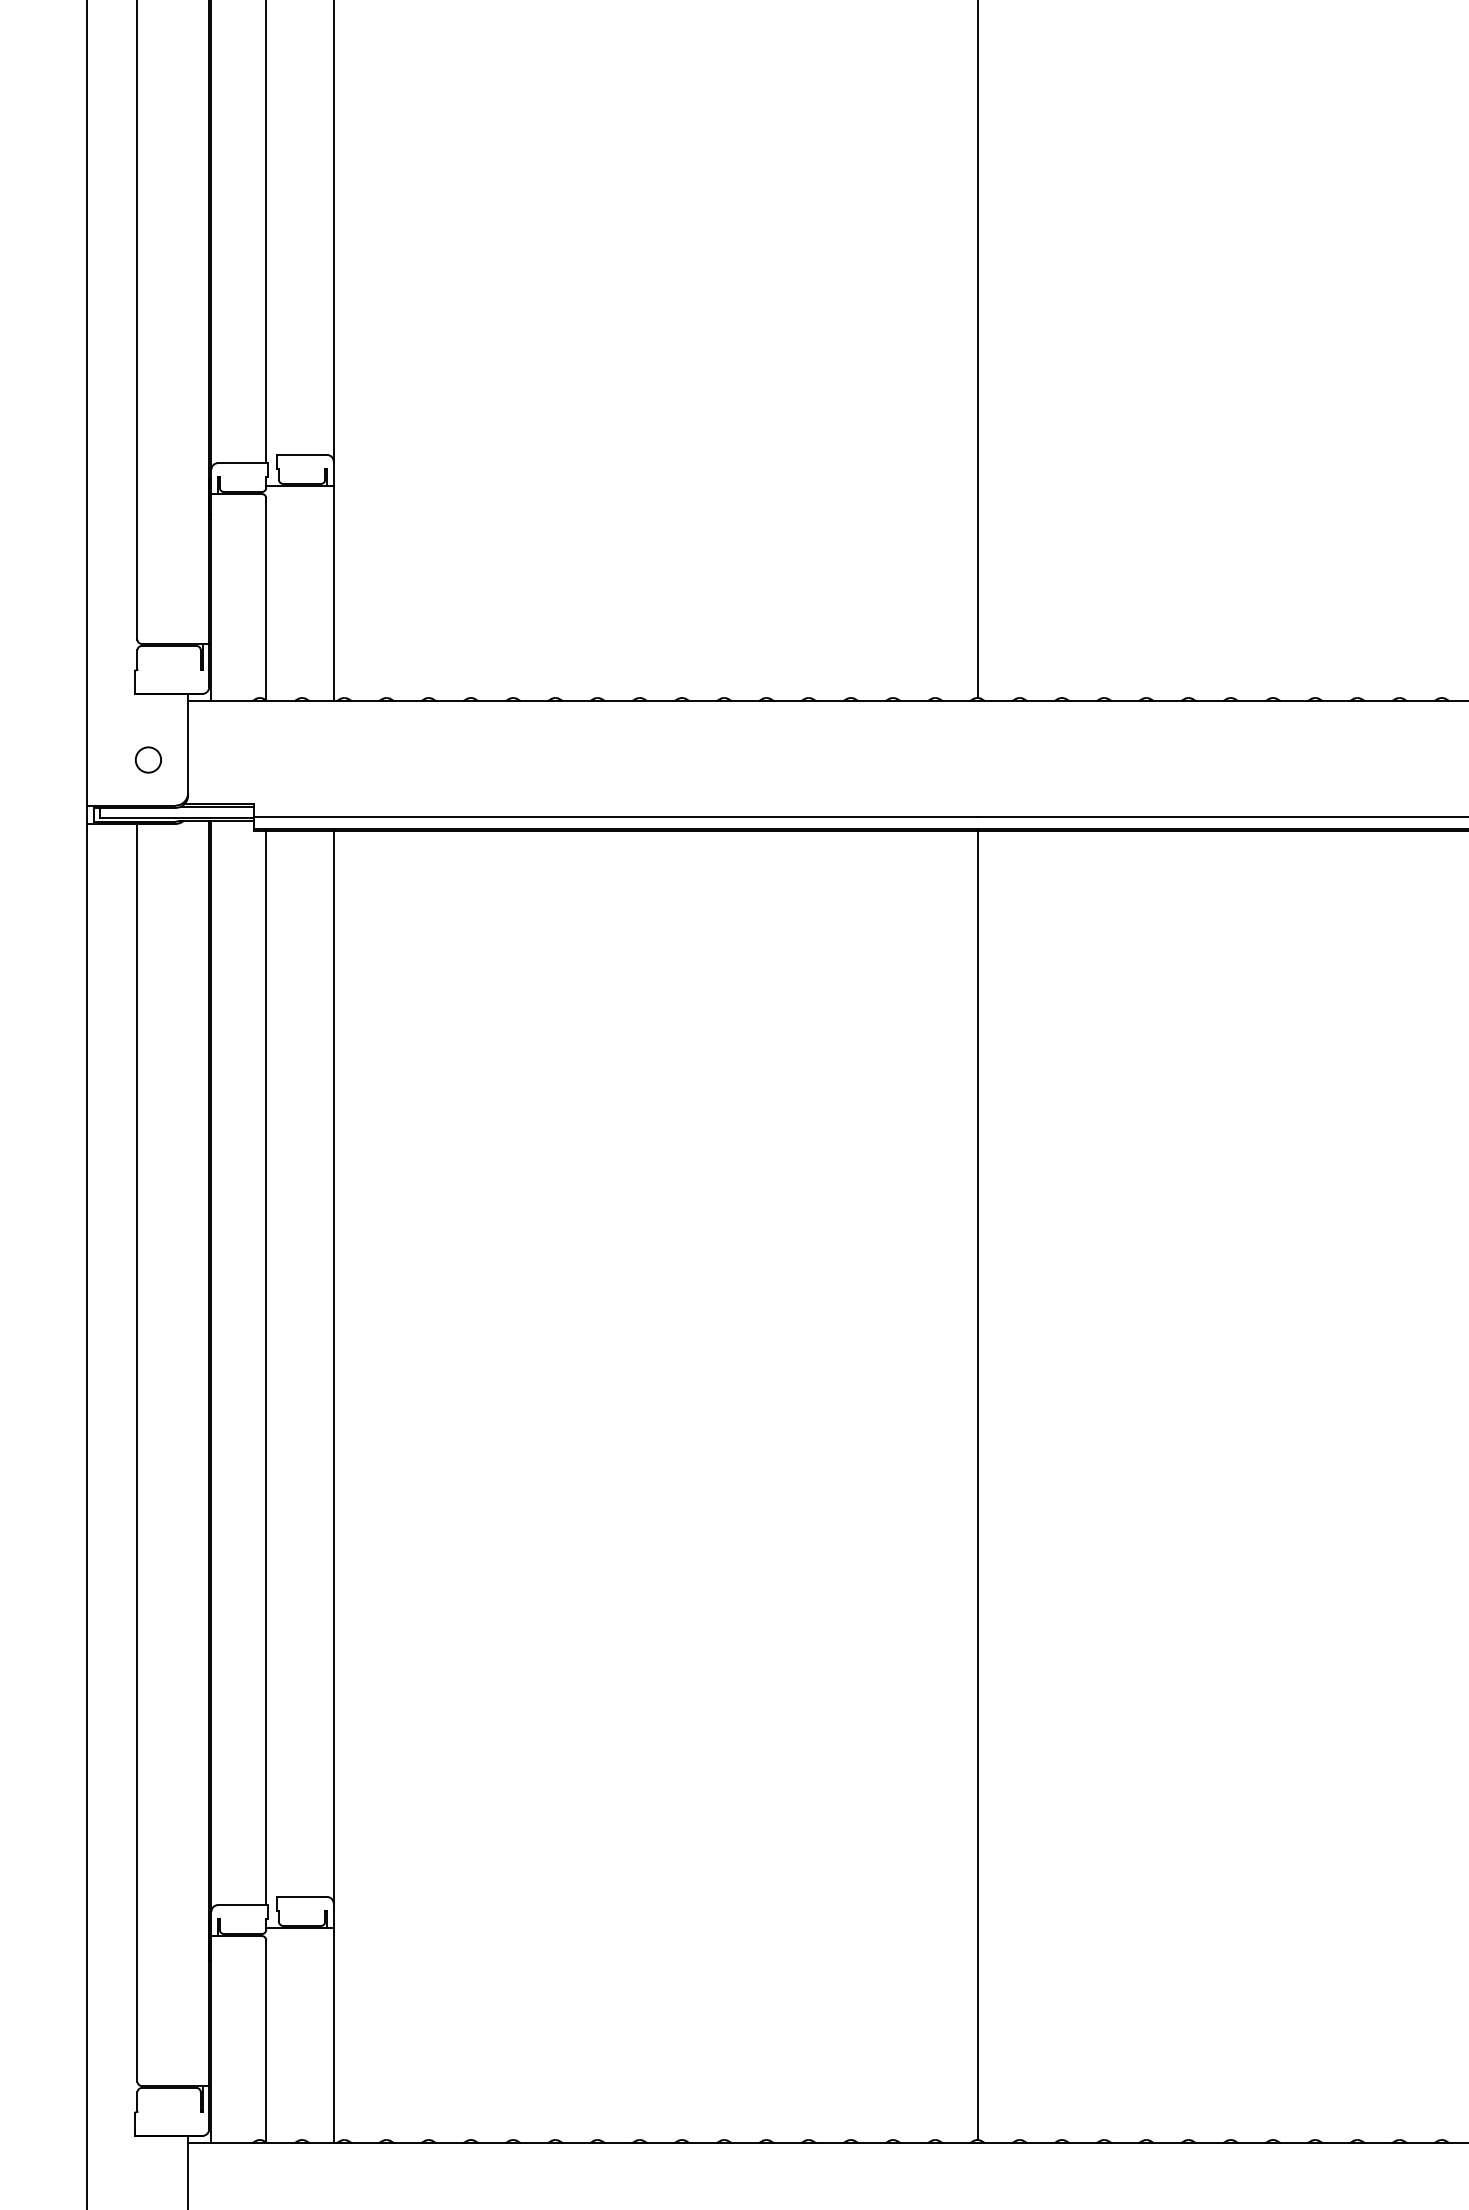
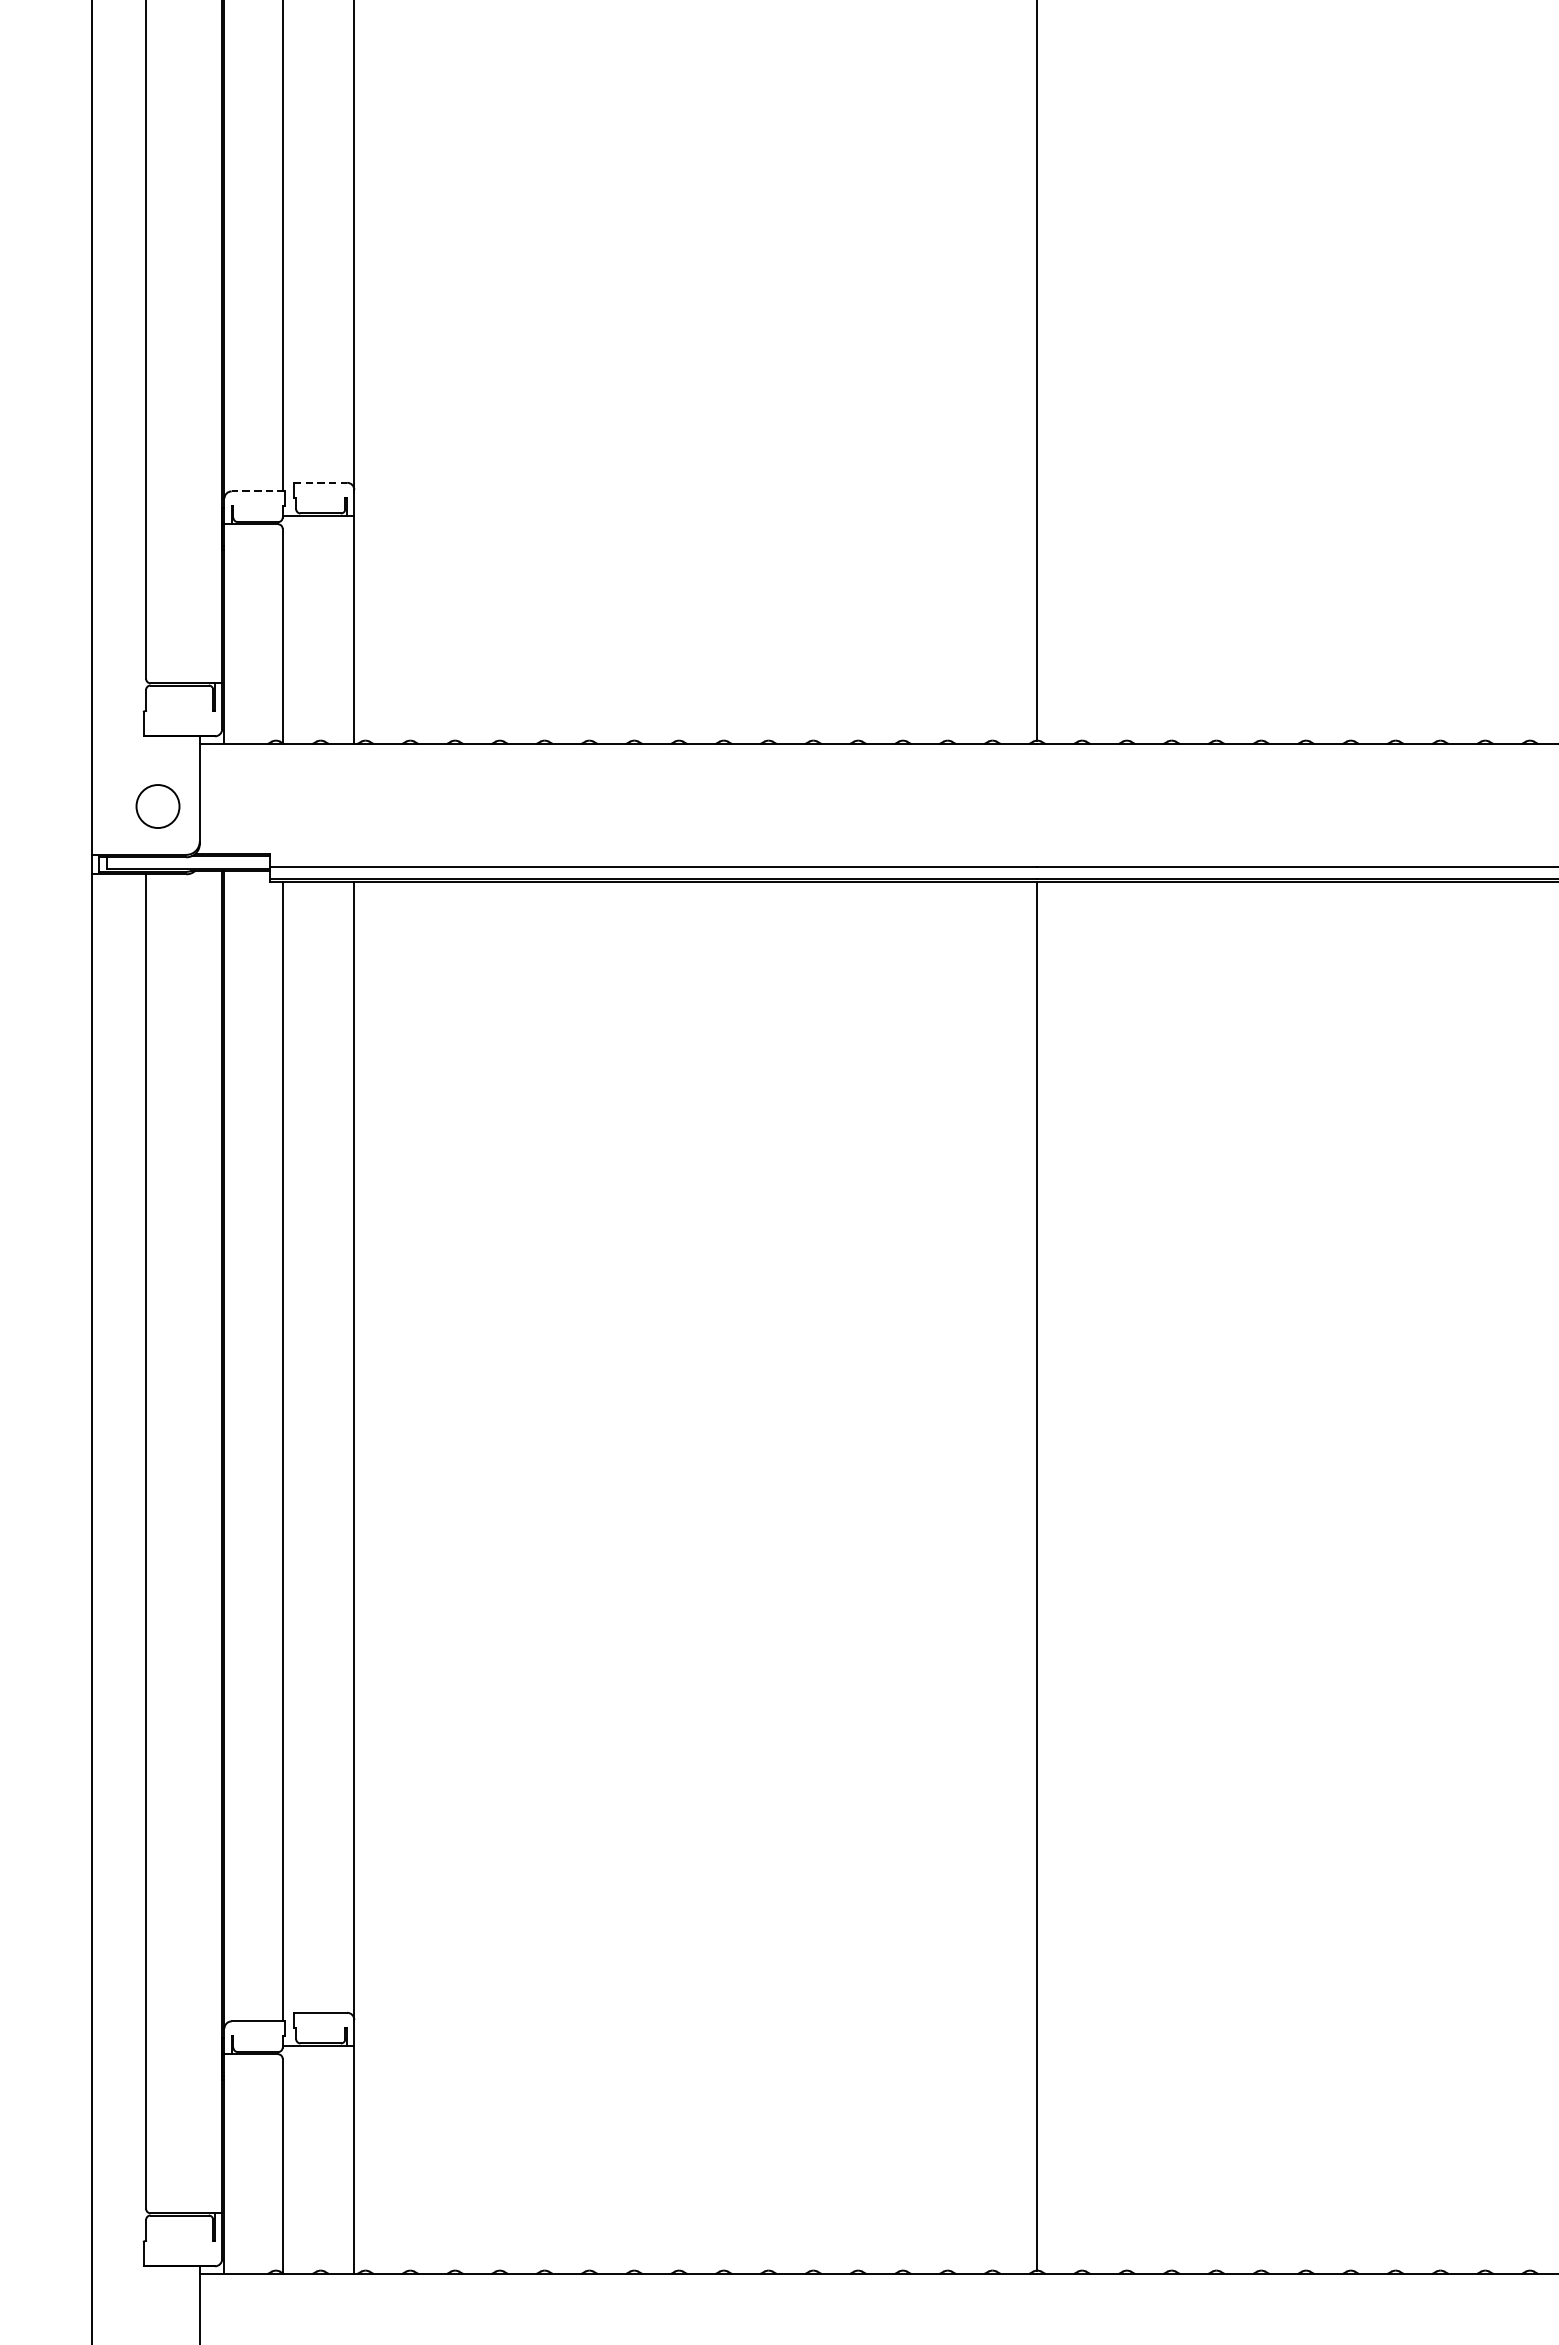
line: (302, 454) -> (321, 482), solid -> dashed
line: (242, 463) -> (257, 491), solid -> dashed
circle: (147, 759) -> (156, 805), size x1.6

